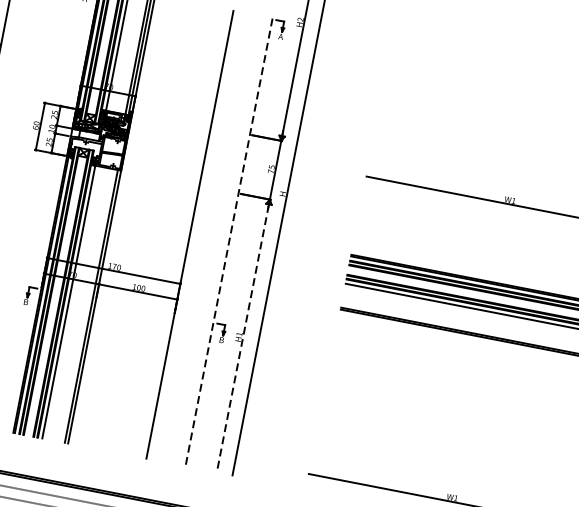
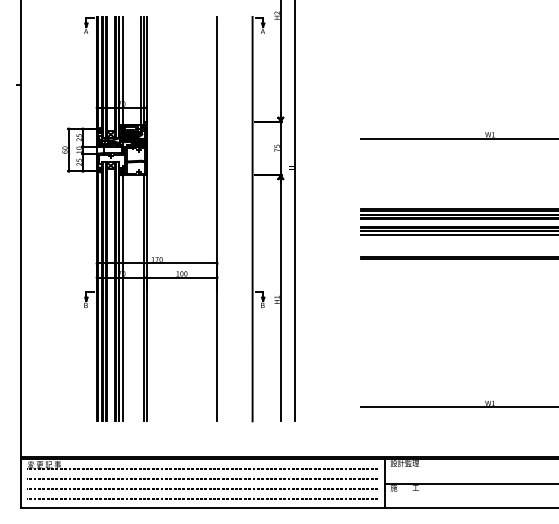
line: (228, 242) -> (252, 219), dashed -> solid
line: (242, 338) -> (280, 300), dashed -> solid

